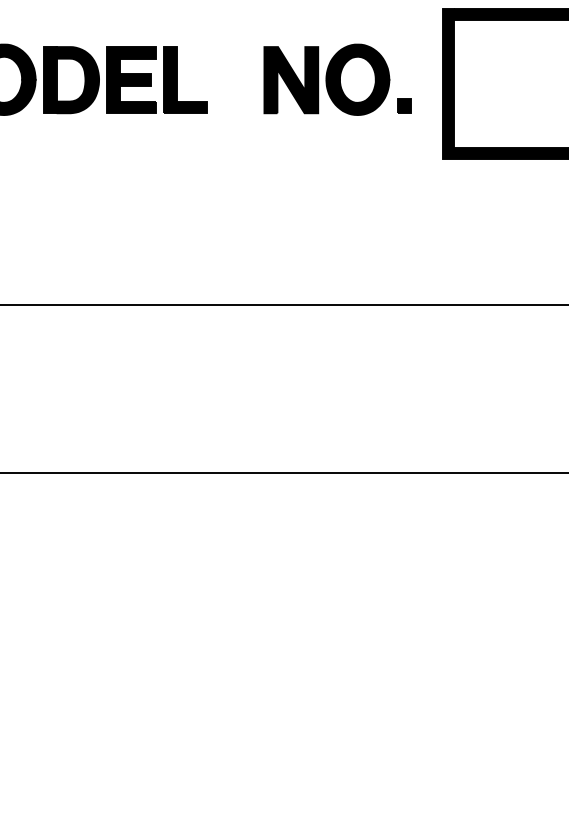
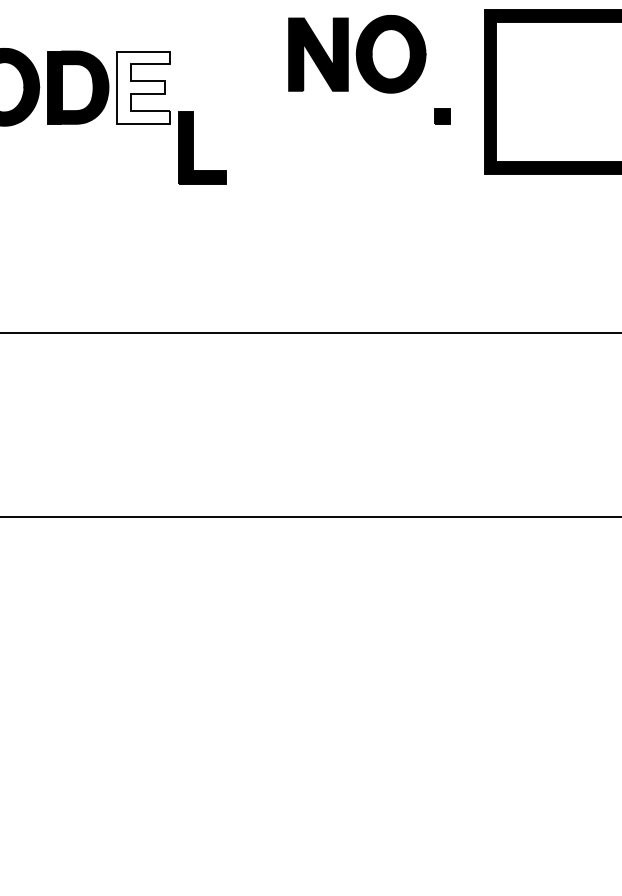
fill: (131, 79) -> (143, 87), removed
part: (176, 79) -> (193, 147), moved
part: (327, 79) -> (357, 54), moved

